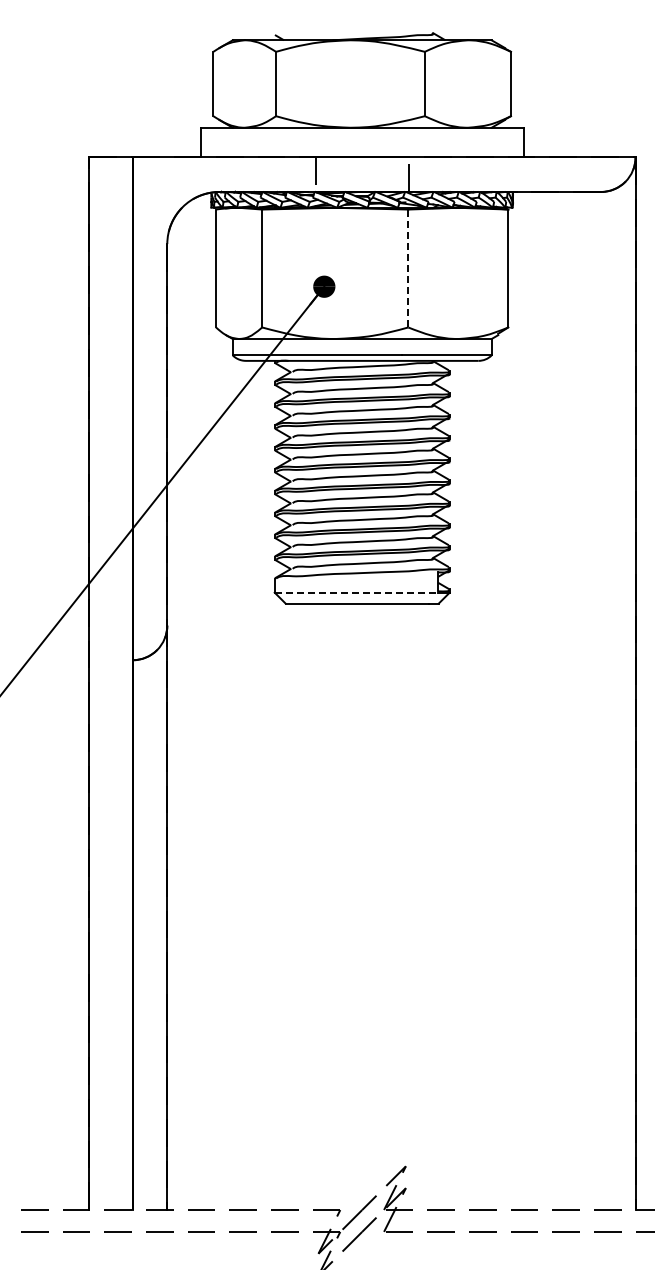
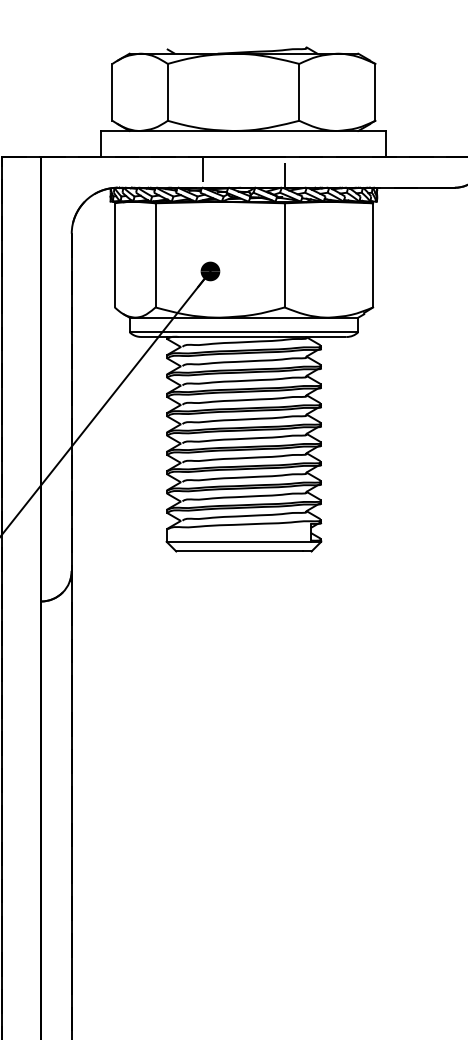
line: (408, 268) -> (284, 255), dashed -> solid
line: (356, 592) -> (238, 541), dashed -> solid

